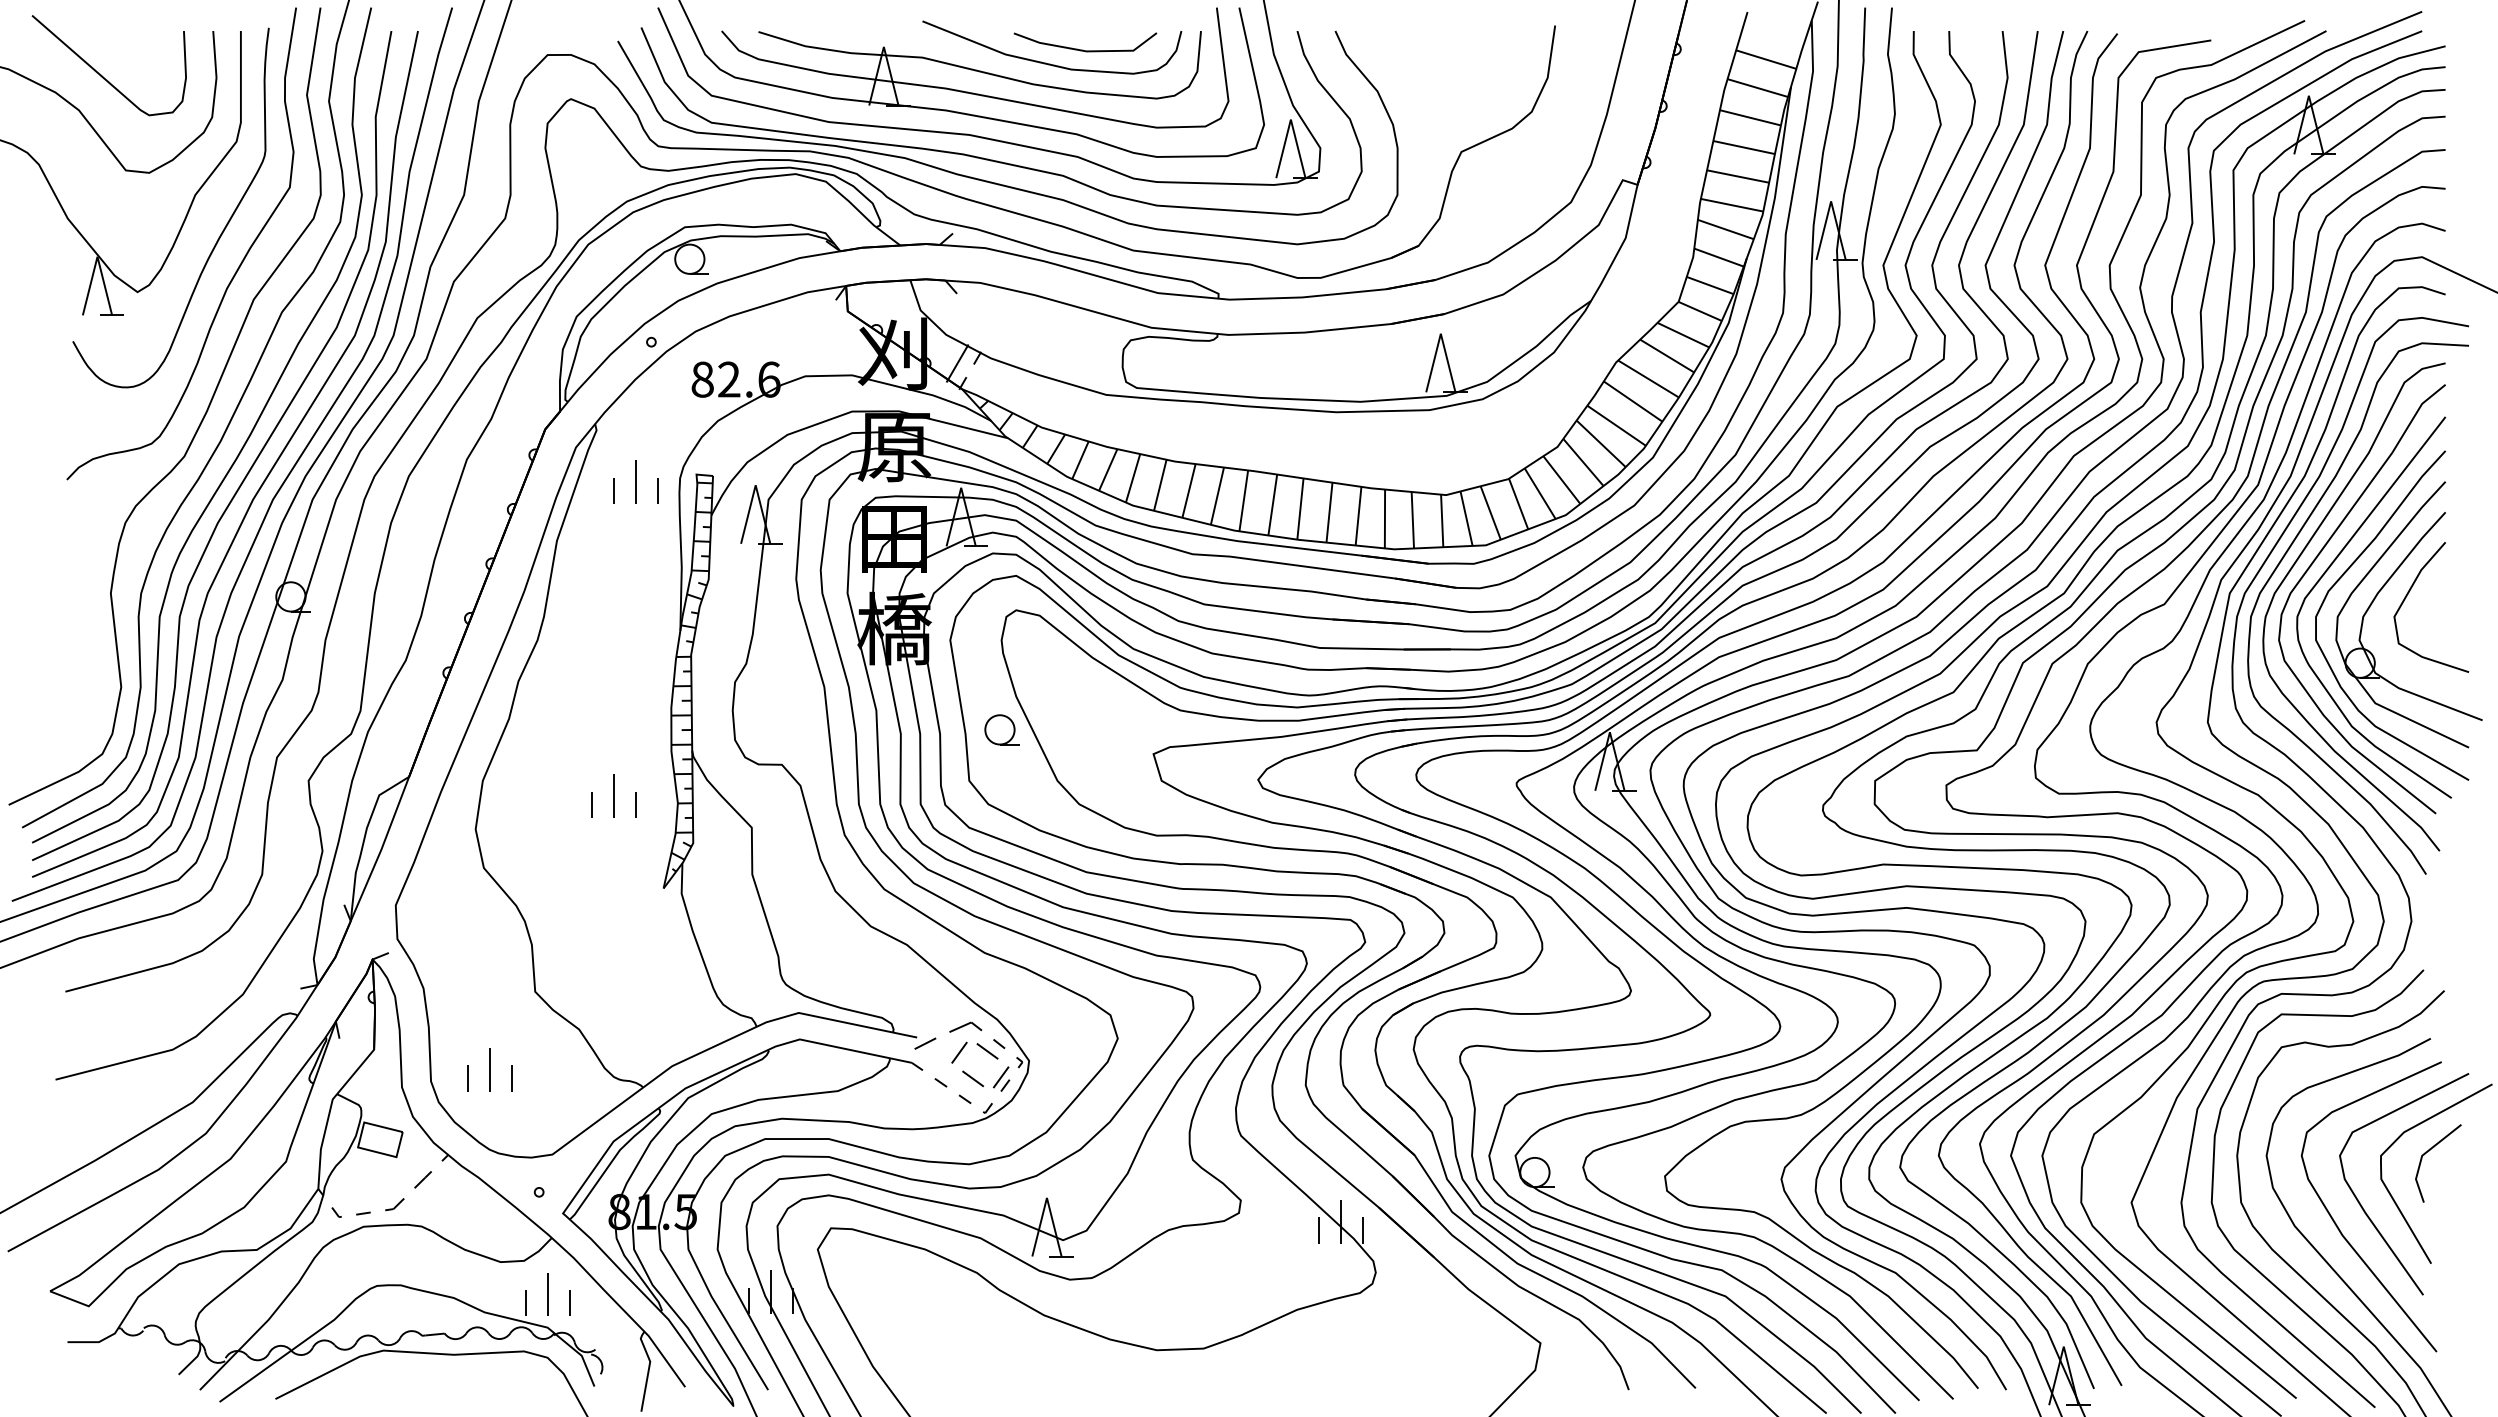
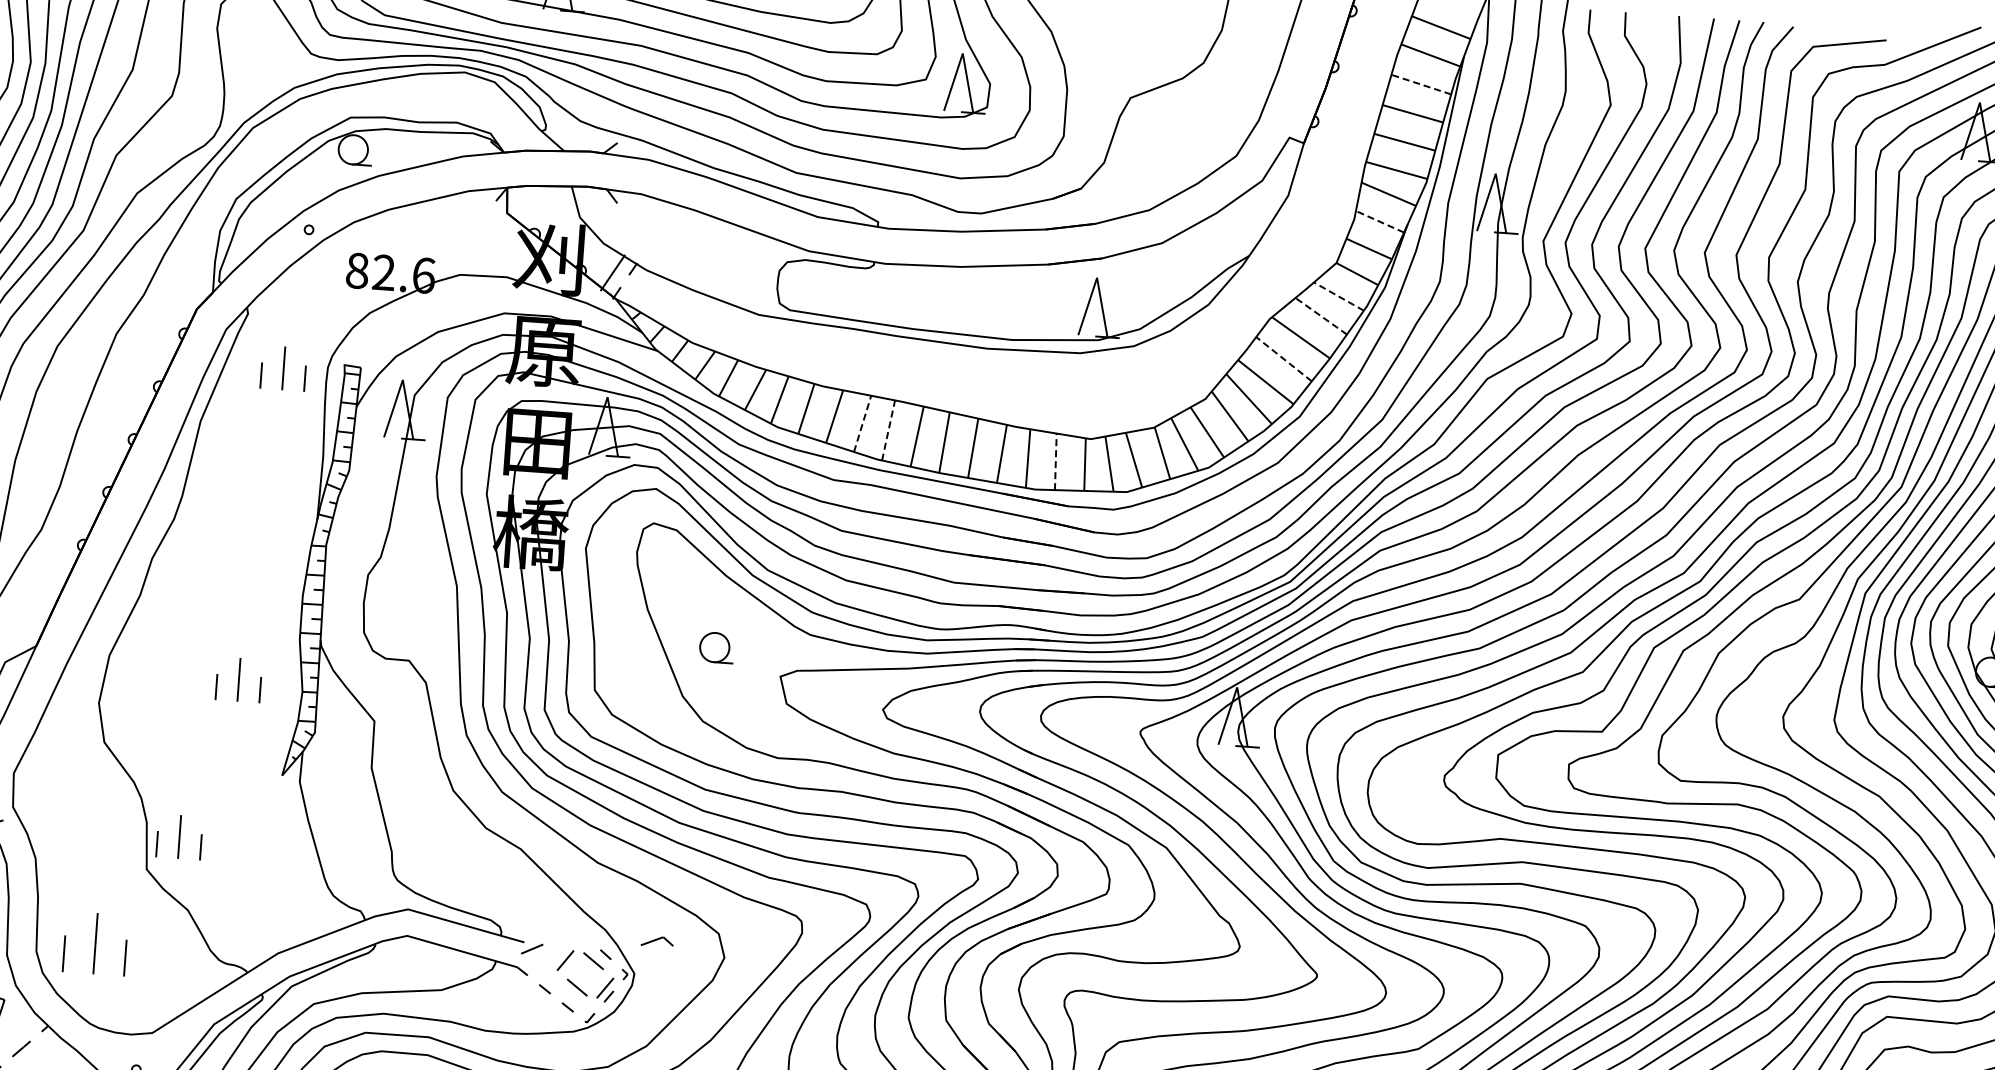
line: (1750, 117) -> (1421, 84), solid -> dashed
line: (1718, 257) -> (1379, 221), solid -> dashed
line: (1683, 335) -> (1338, 296), solid -> dashed
line: (1667, 356) -> (1321, 316), solid -> dashed
line: (1633, 401) -> (1284, 359), solid -> dashed
line: (1217, 495) -> (862, 423), solid -> dashed
line: (1243, 500) -> (888, 430), solid -> dashed
line: (1412, 519) -> (1055, 461), solid -> dashed
part: (1001, 729) -> (716, 647), moved
part: (565, 956) -> (179, 836), added
part: (965, 1026) -> (657, 940), moved
part: (489, 1069) -> (95, 943), size x1.4

